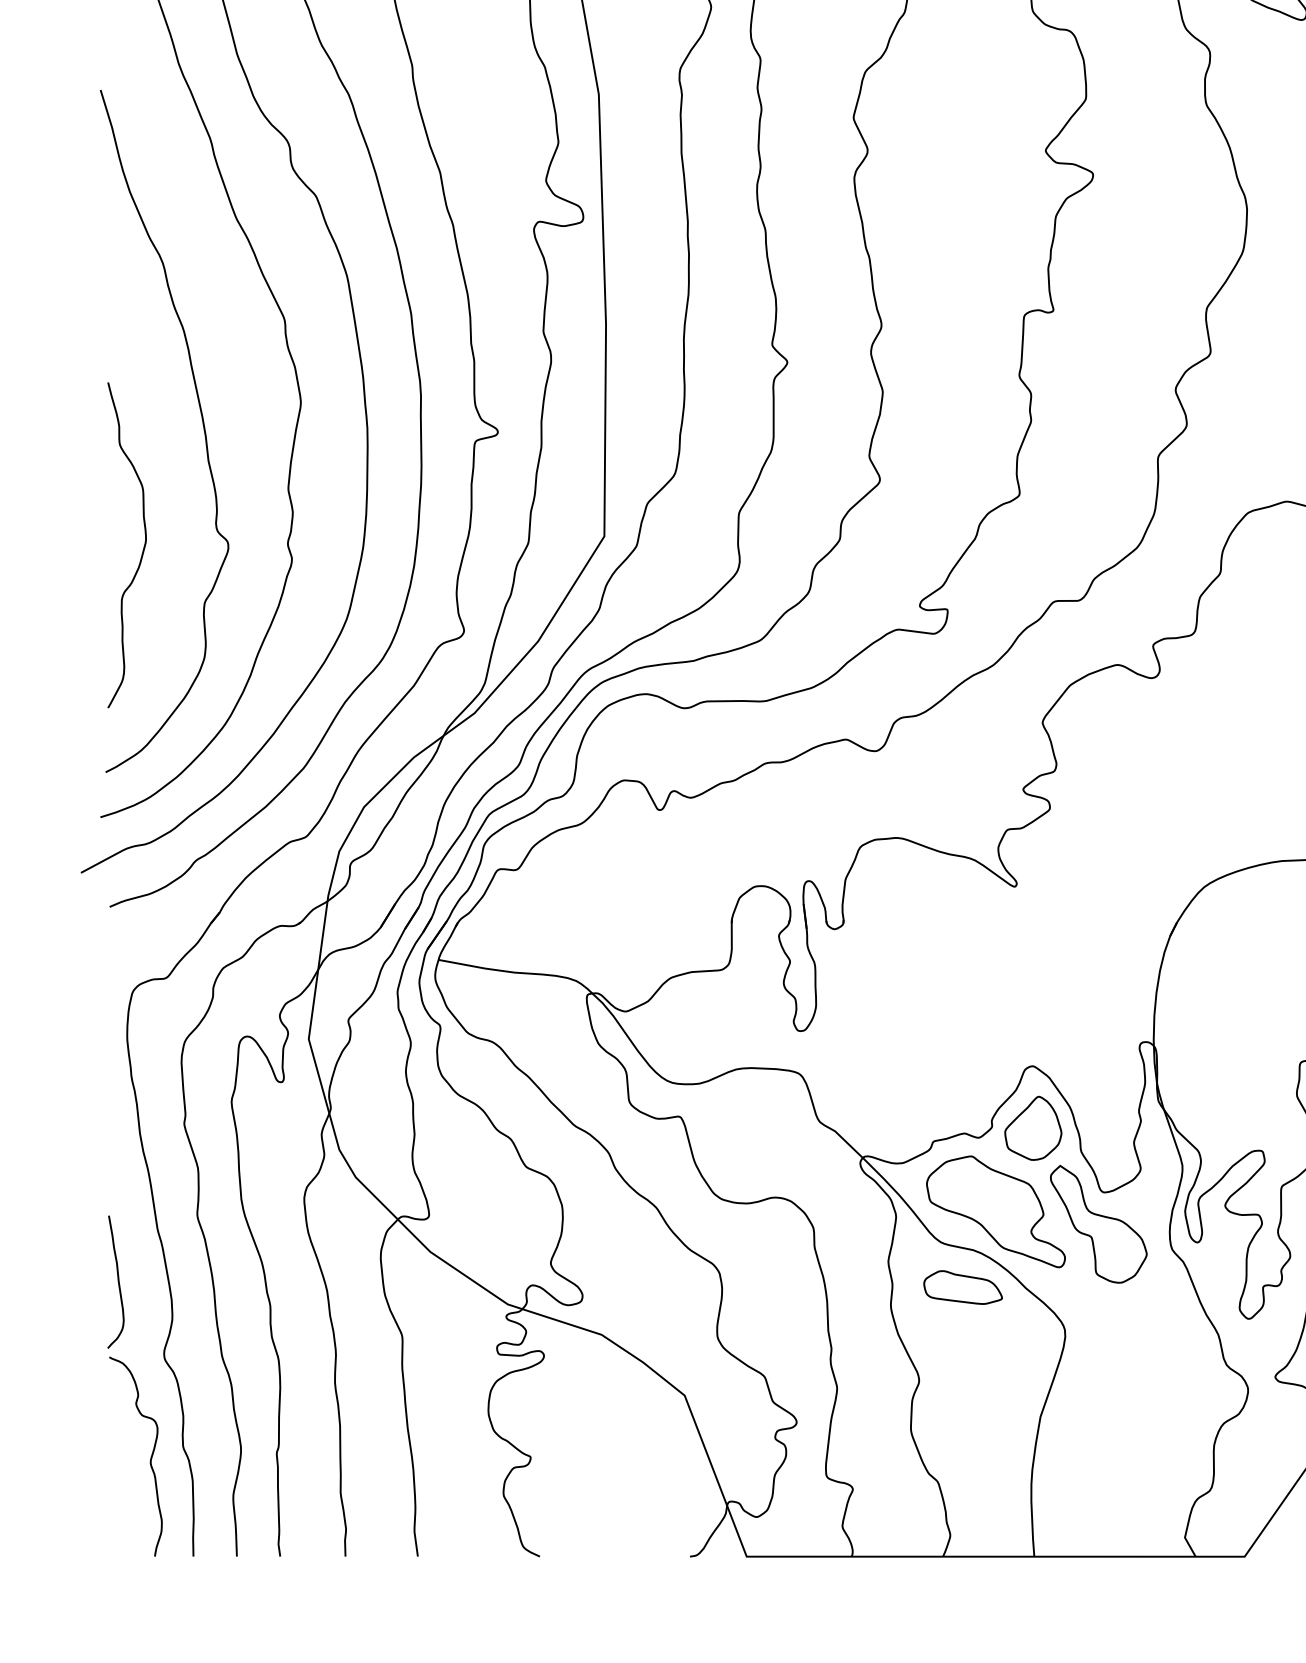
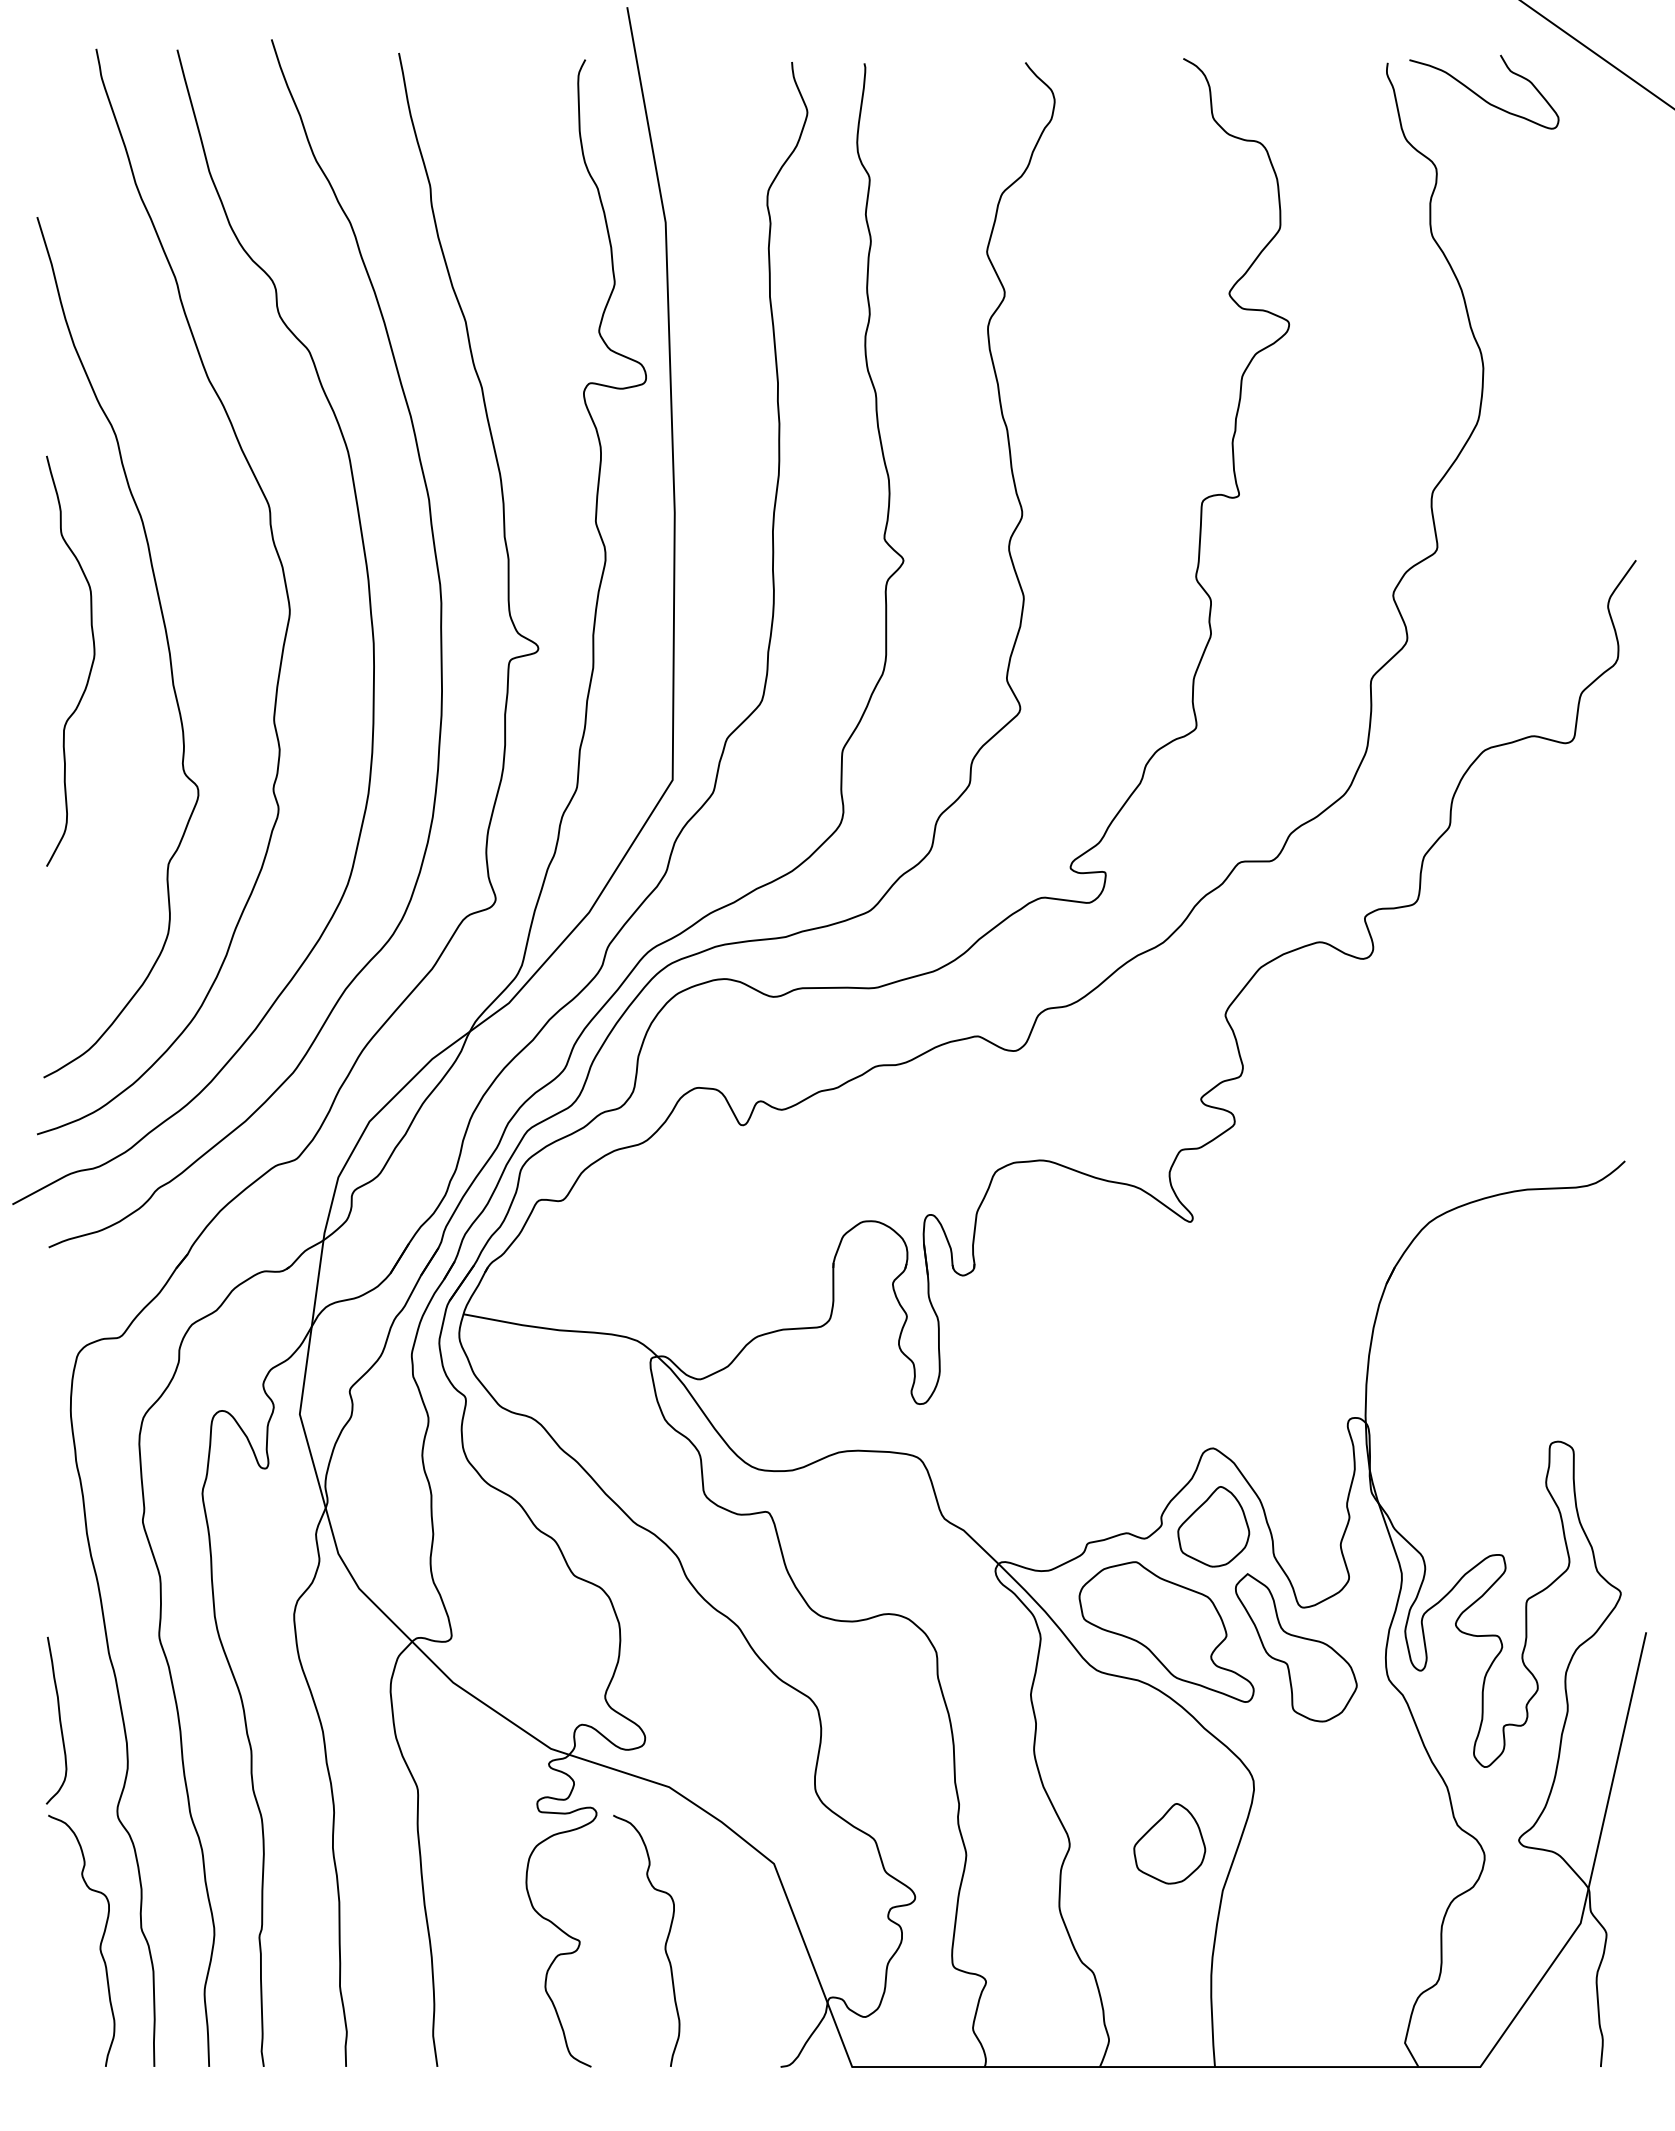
curve: (142, 550) -> (90, 667), moved
part: (963, 1287) -> (1125, 1727), removed
part: (998, 1379) -> (1169, 1843), added
curve: (597, 1460) -> (664, 1945), added

